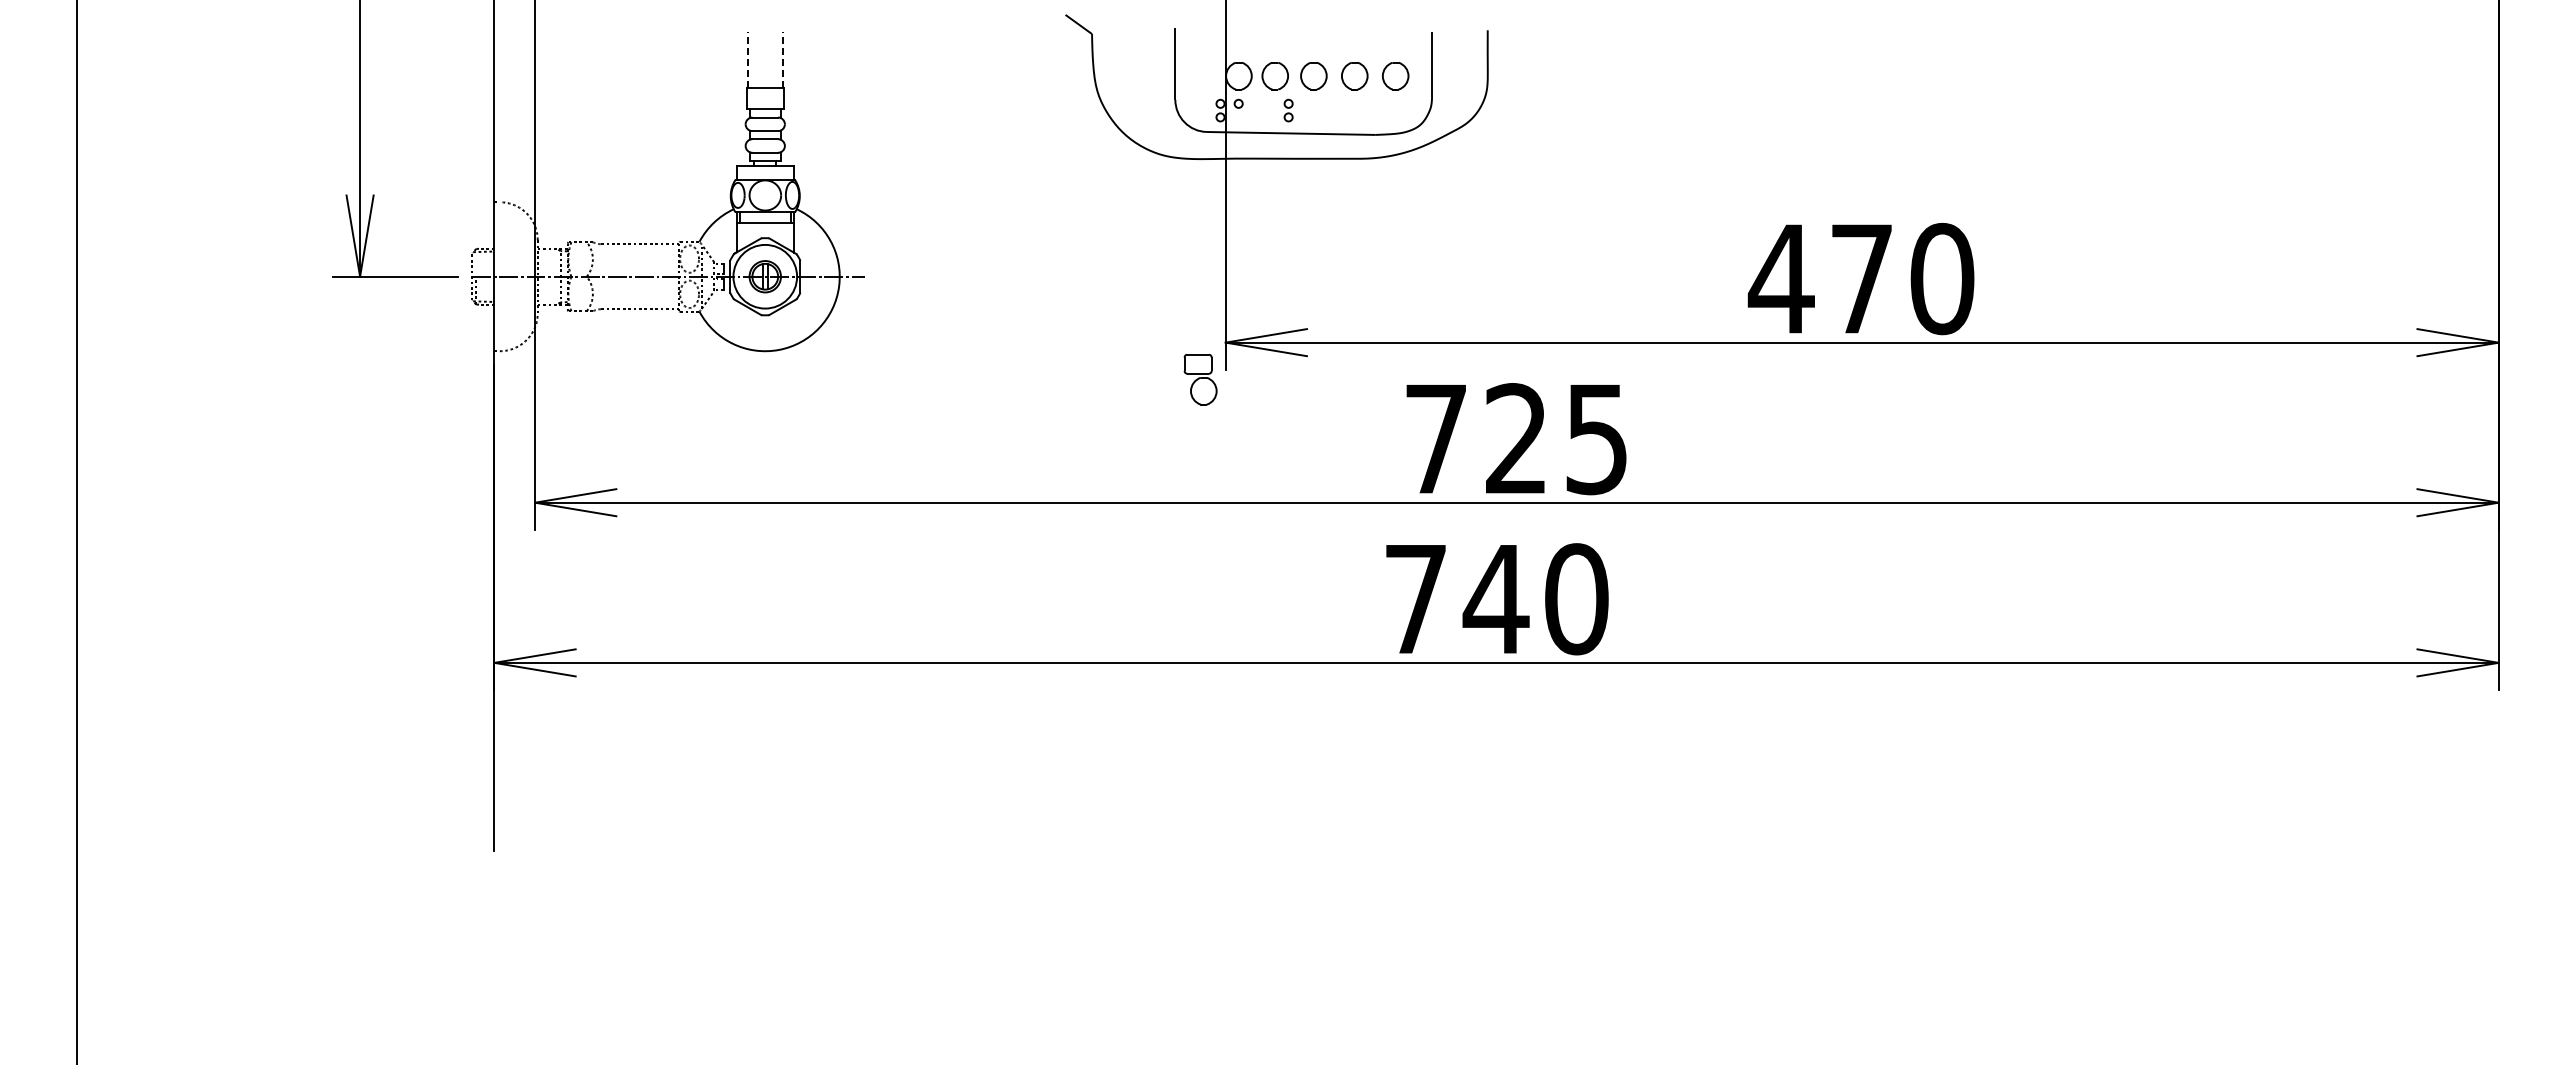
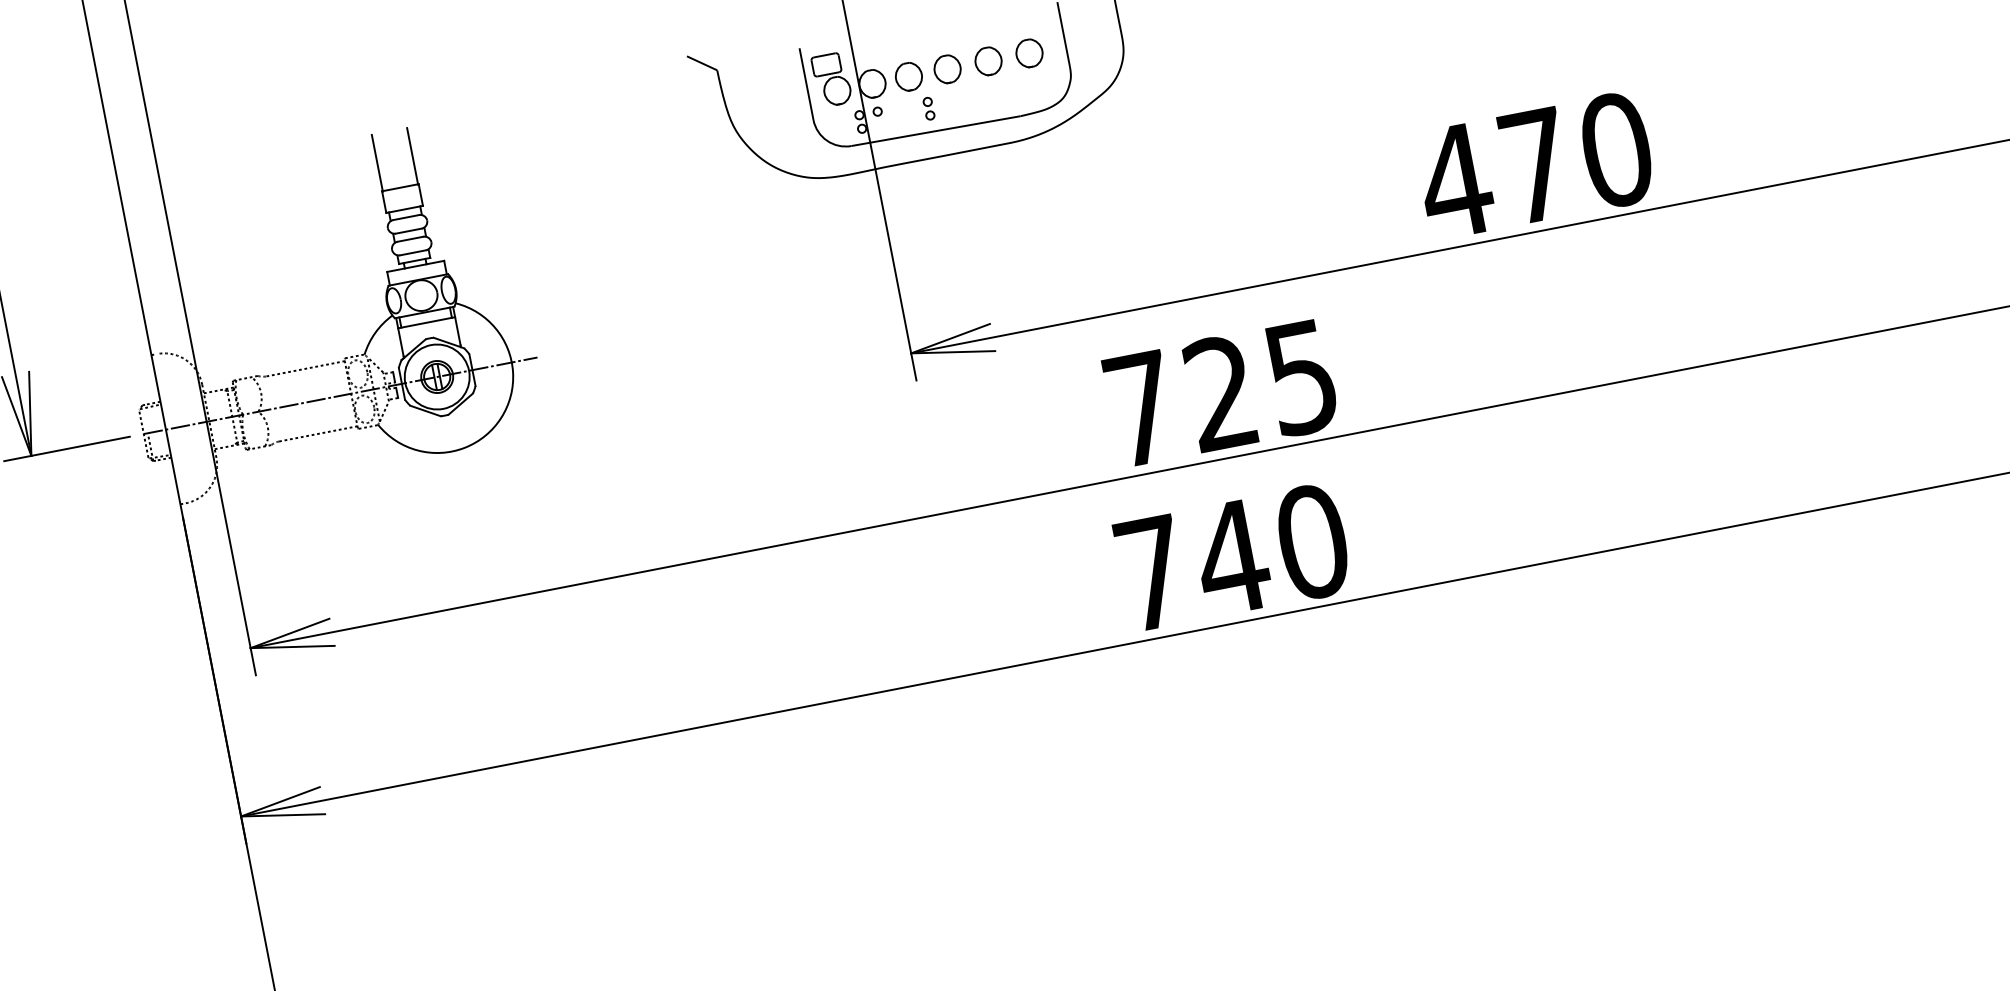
line: (747, 59) -> (377, 162), dashed -> solid
line: (782, 59) -> (412, 156), dashed -> solid
part: (1200, 379) -> (831, 79), moved

